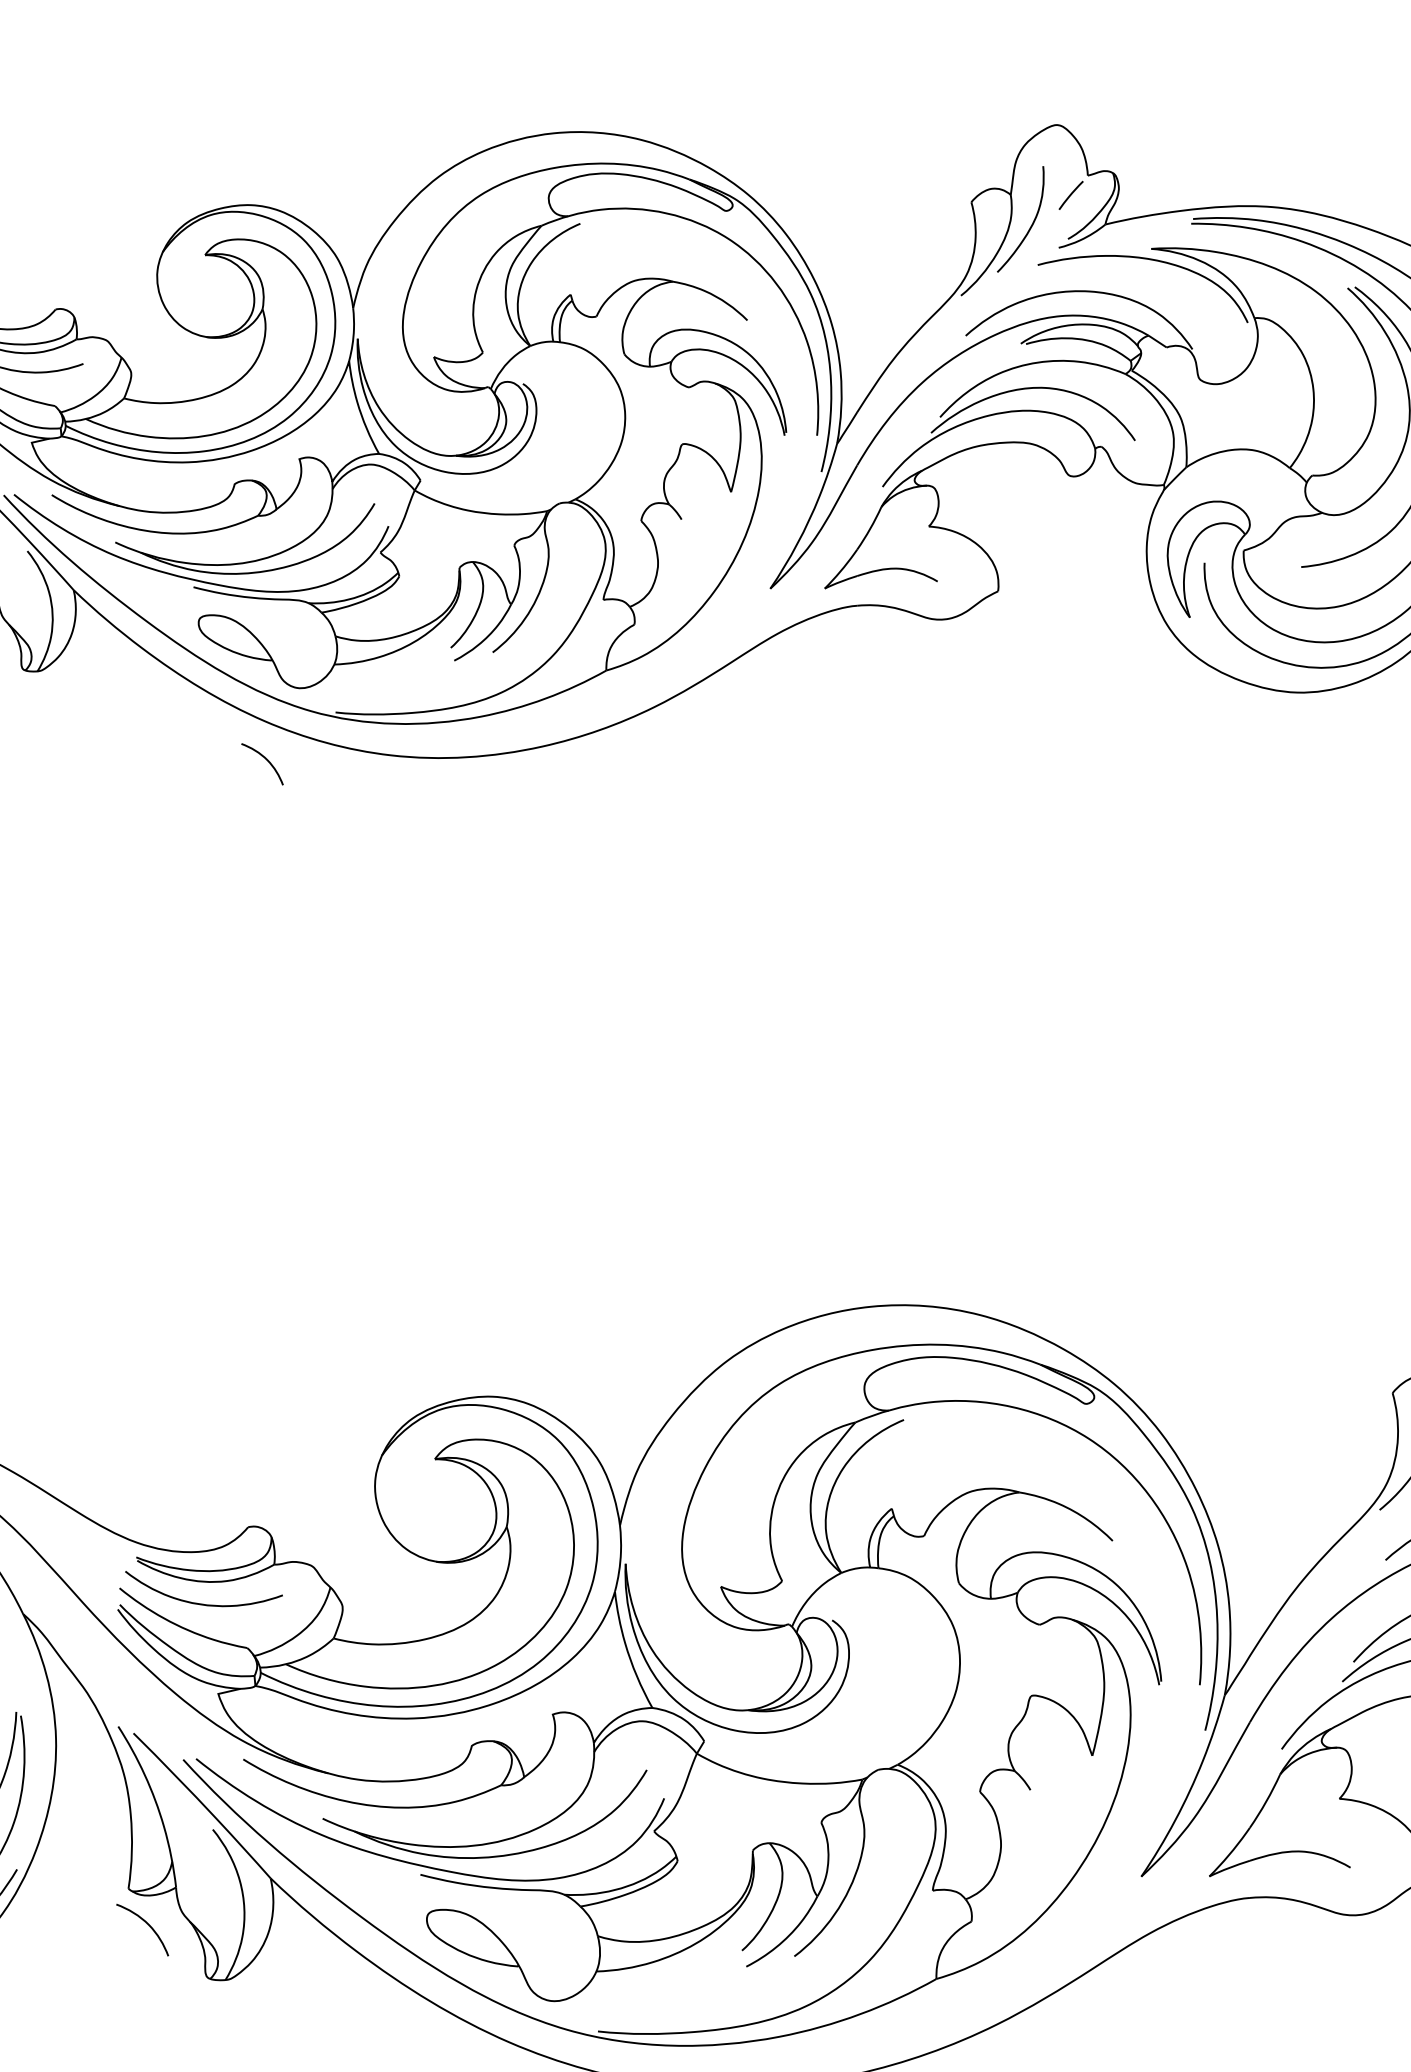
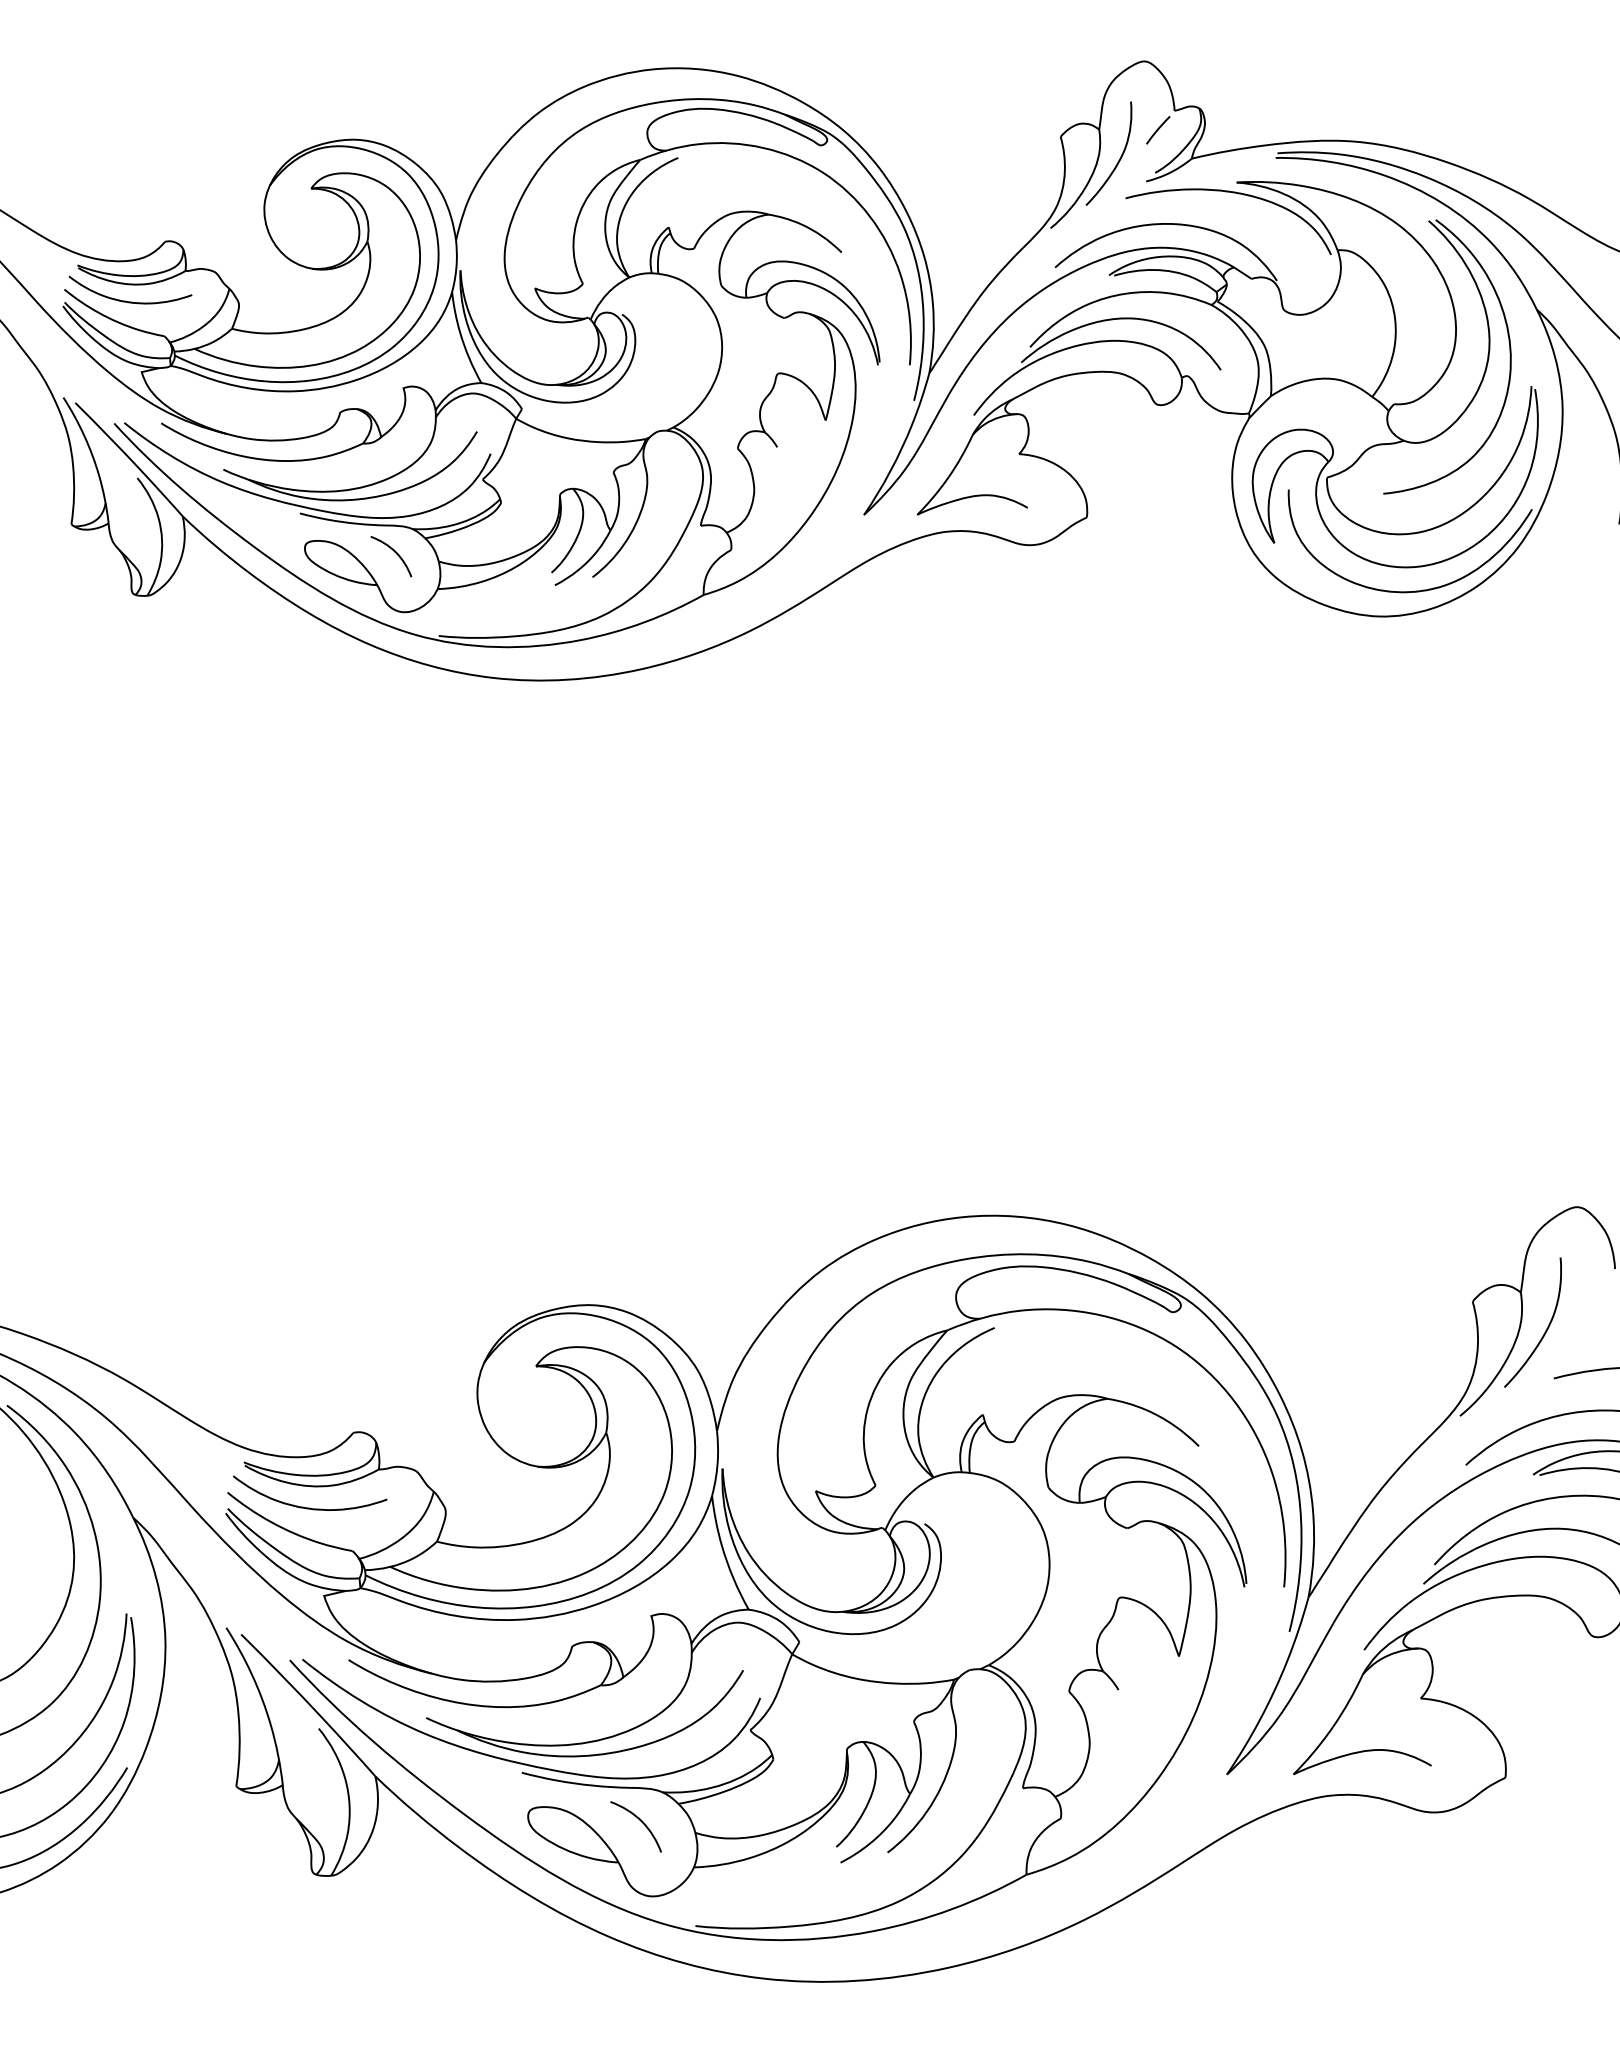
curve: (265, 760) -> (394, 552), moved
curve: (147, 1924) -> (640, 1821), moved

